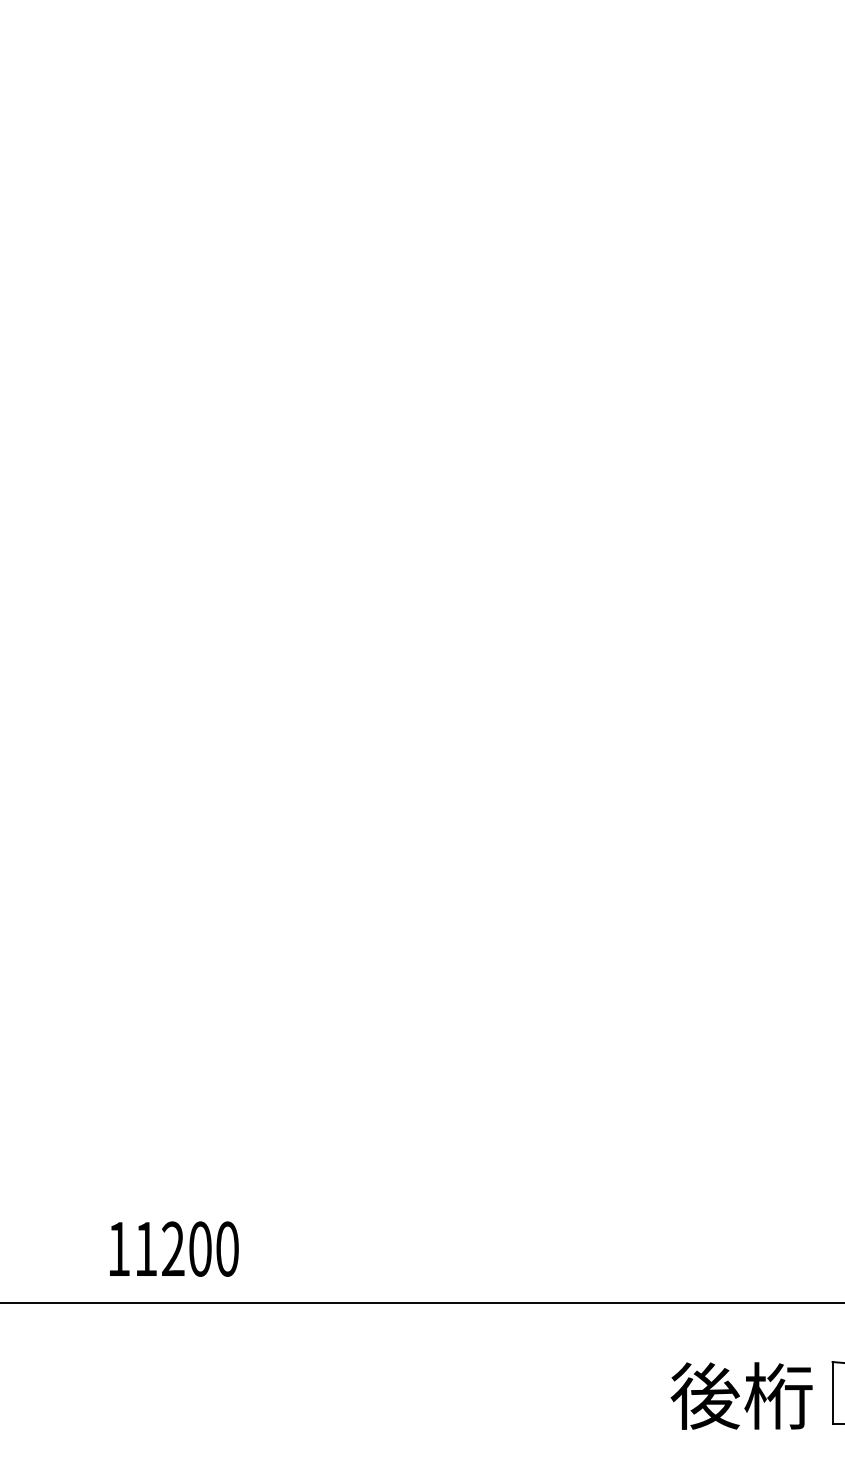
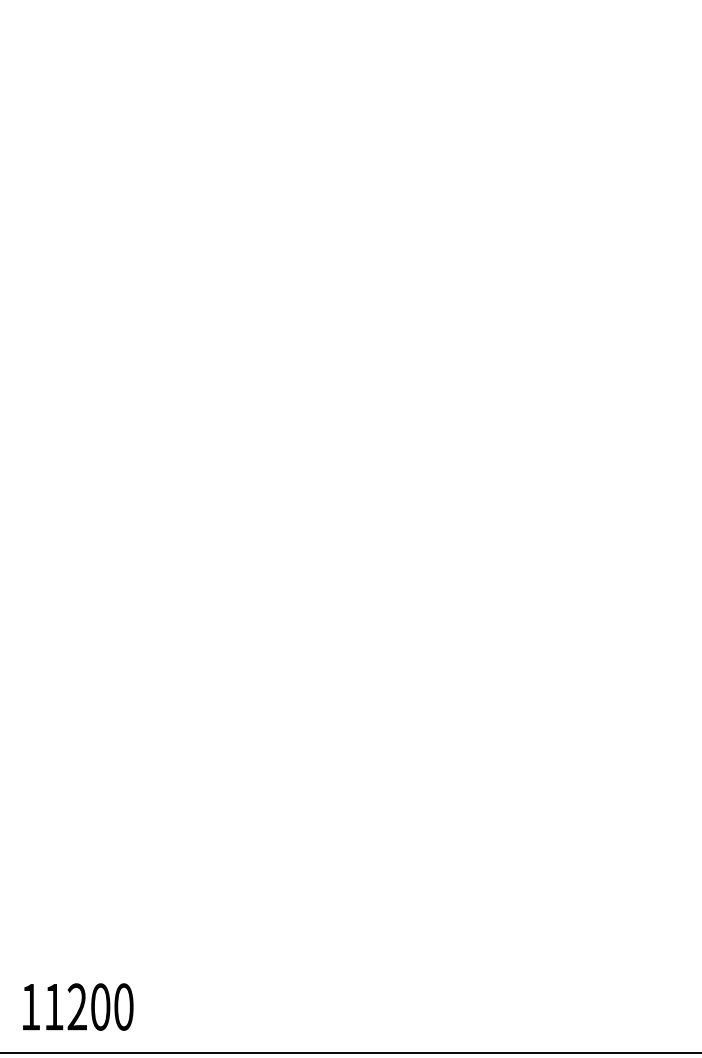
text: (174, 1248) -> (78, 1006), moved

